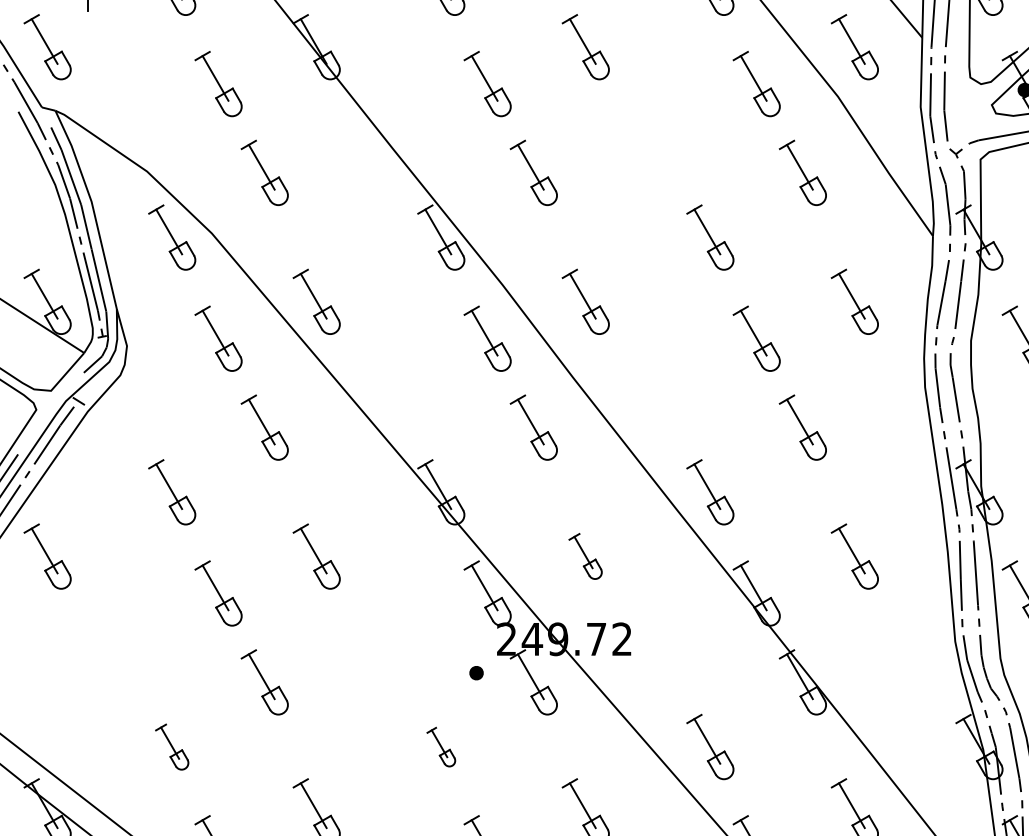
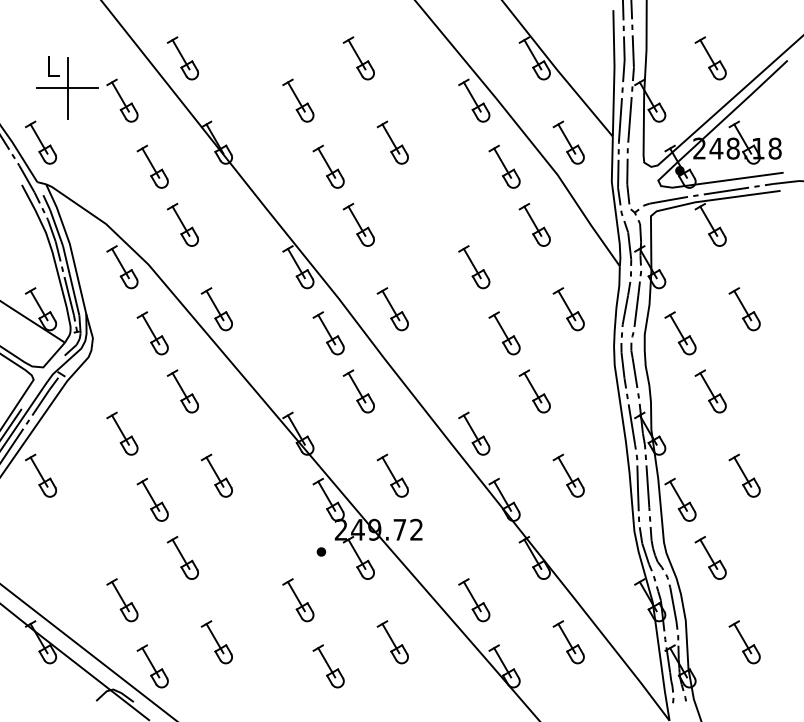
part: (585, 556) -> (392, 475), size x1.43
part: (172, 747) -> (122, 600), size x1.43
part: (441, 747) -> (298, 600), size x1.67

